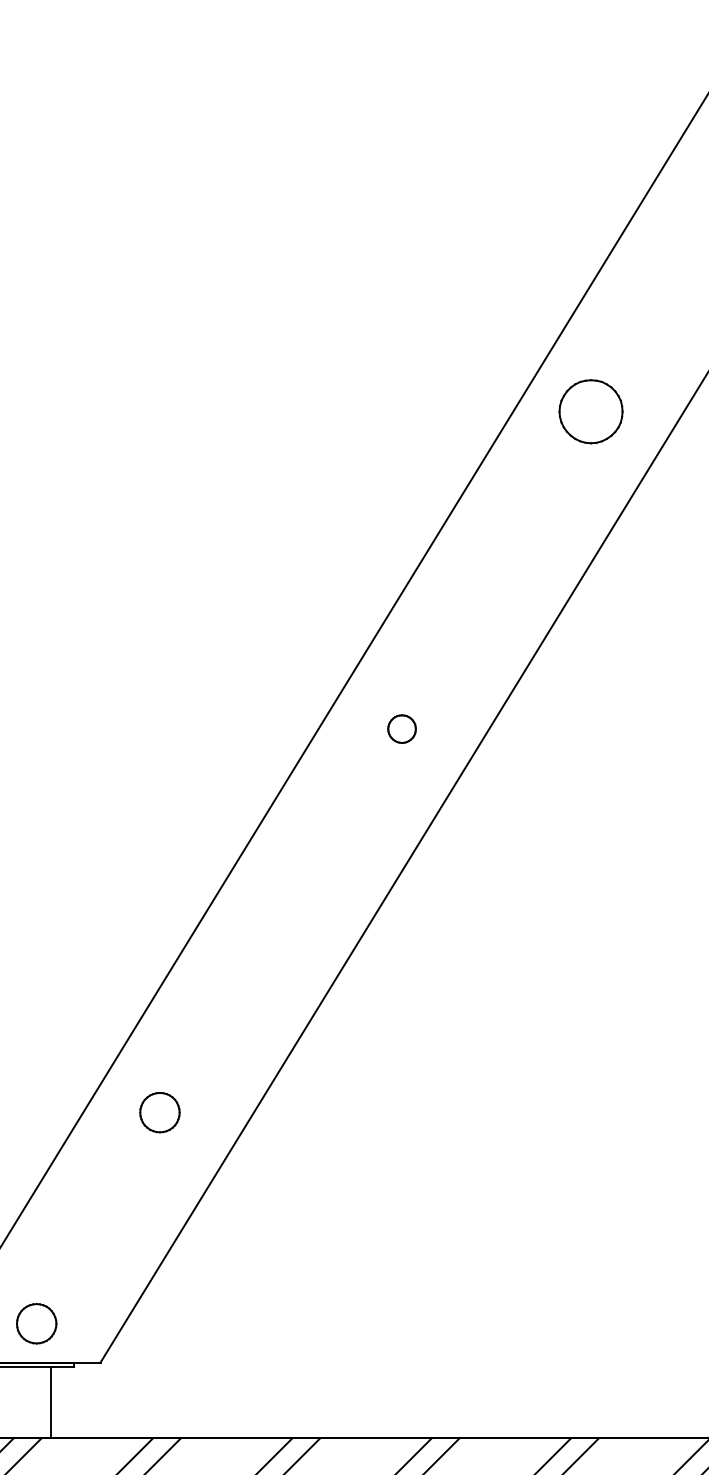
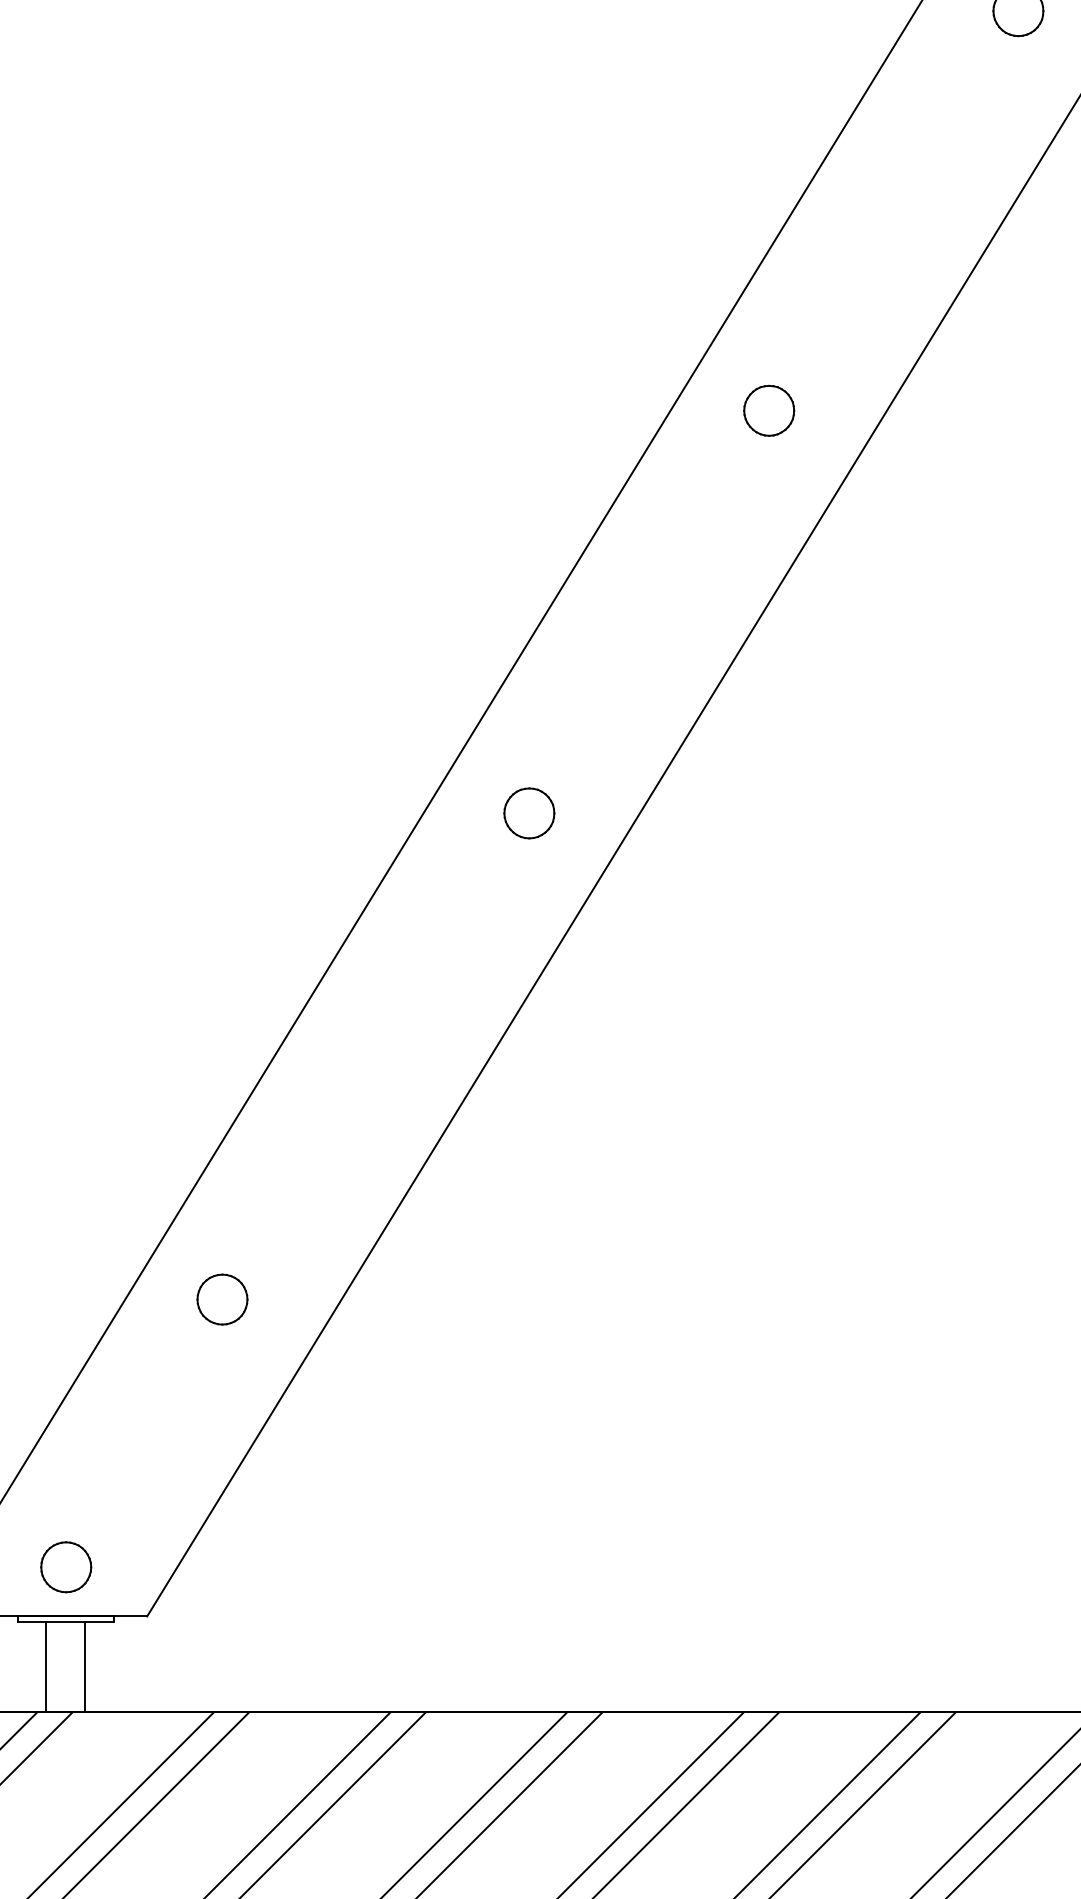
part: (591, 411) -> (769, 410), size x0.62
part: (402, 729) -> (529, 813), size x1.43
line: (21, 1402) -> (46, 1667), added

